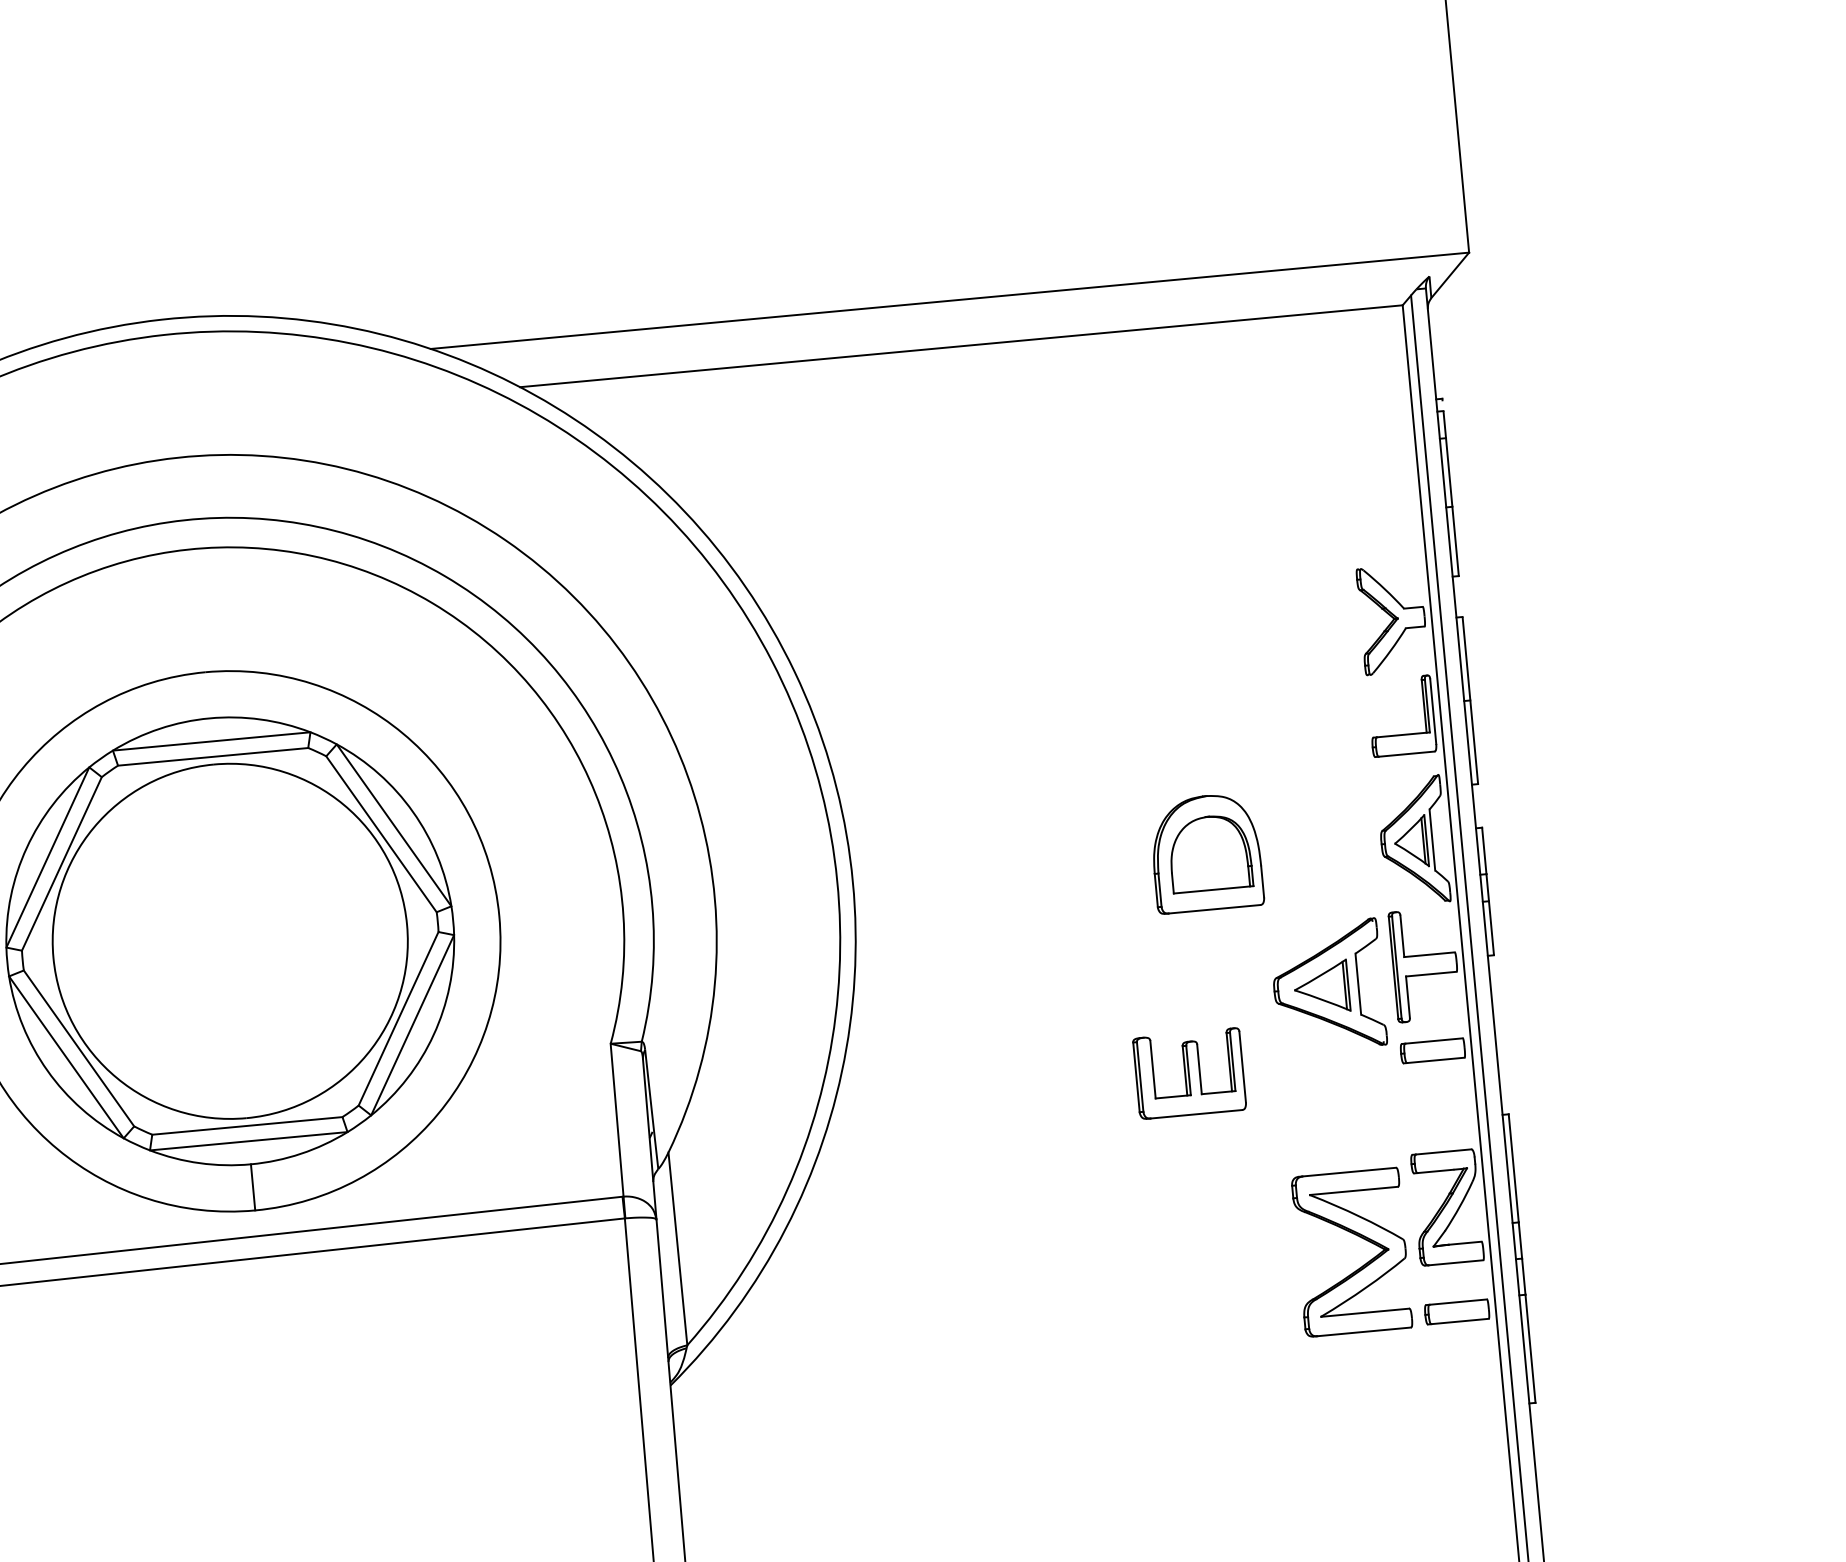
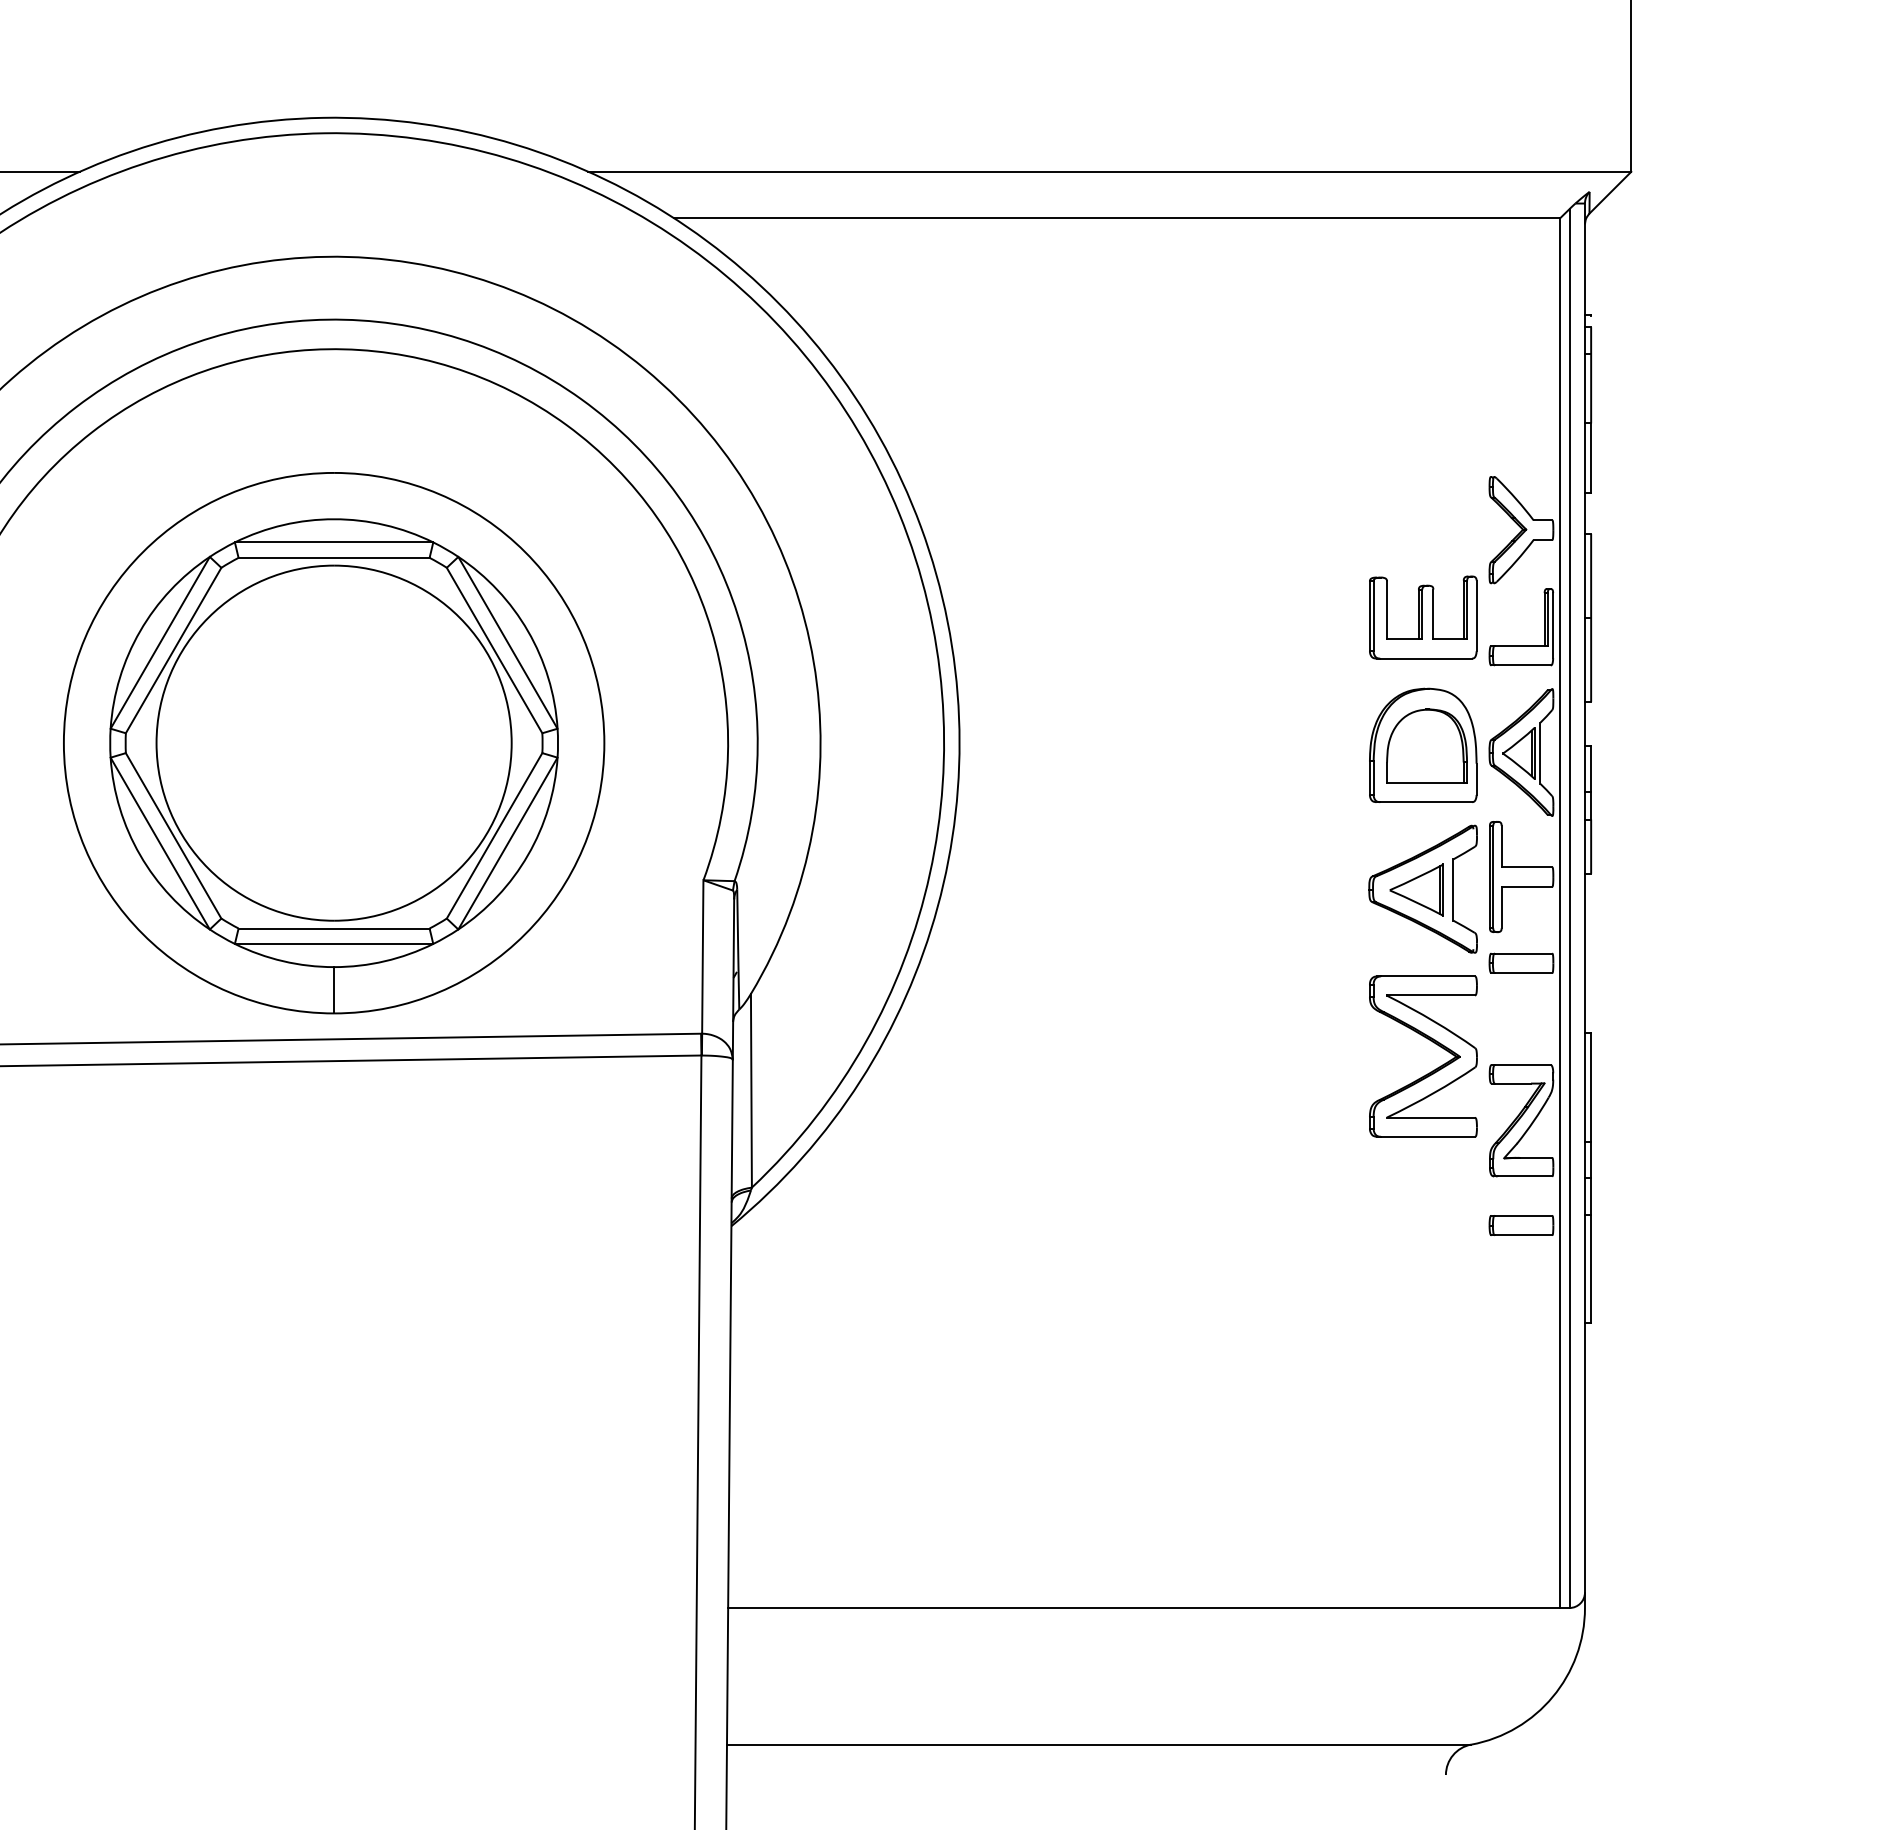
part: (1206, 852) -> (1423, 744), moved
part: (1189, 1073) -> (1423, 617), moved
part: (1357, 1236) -> (1430, 1041), moved

